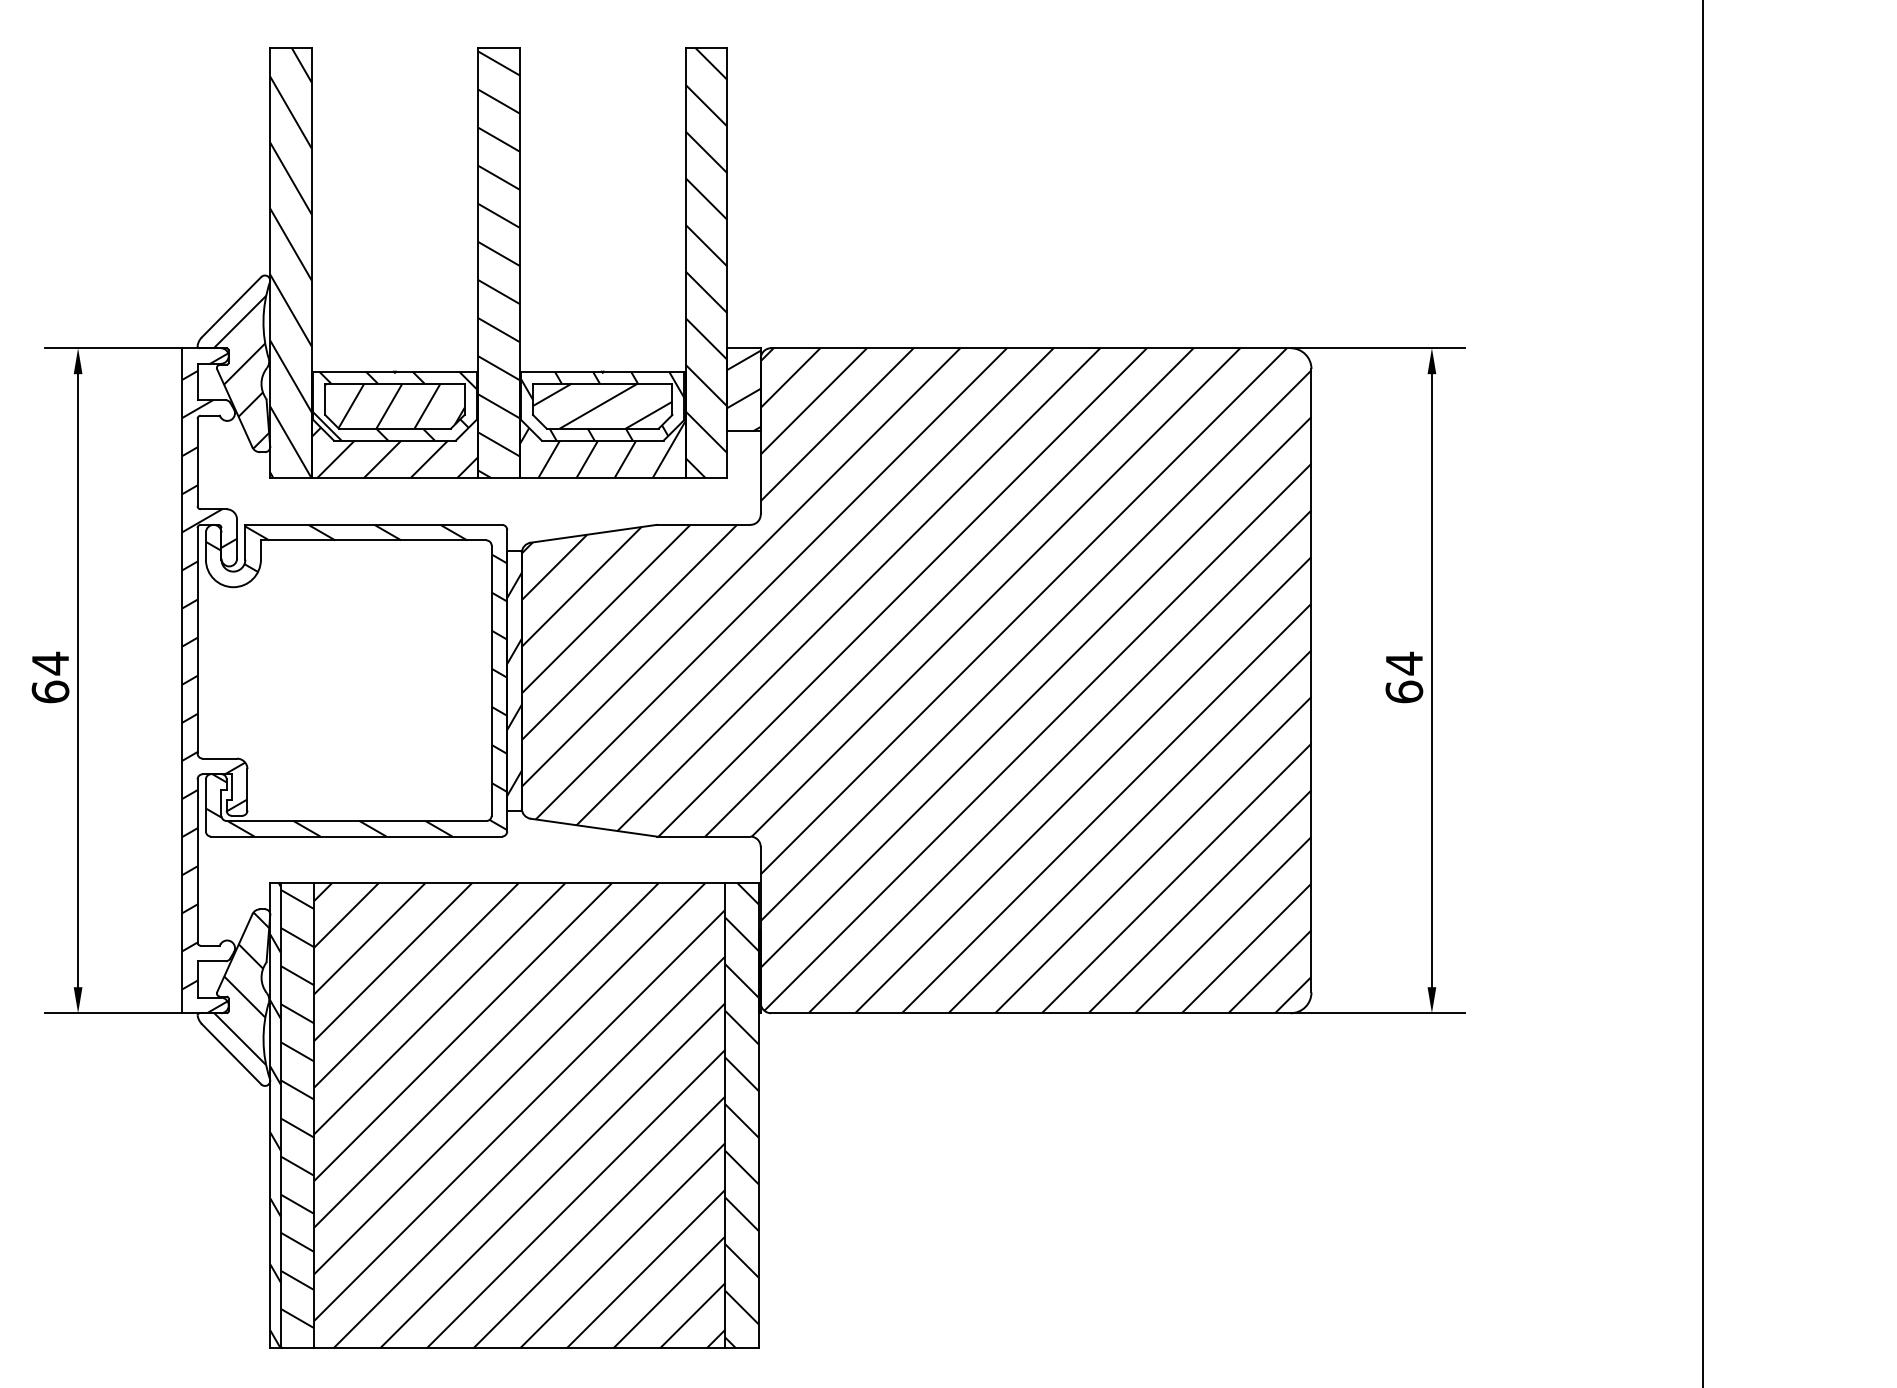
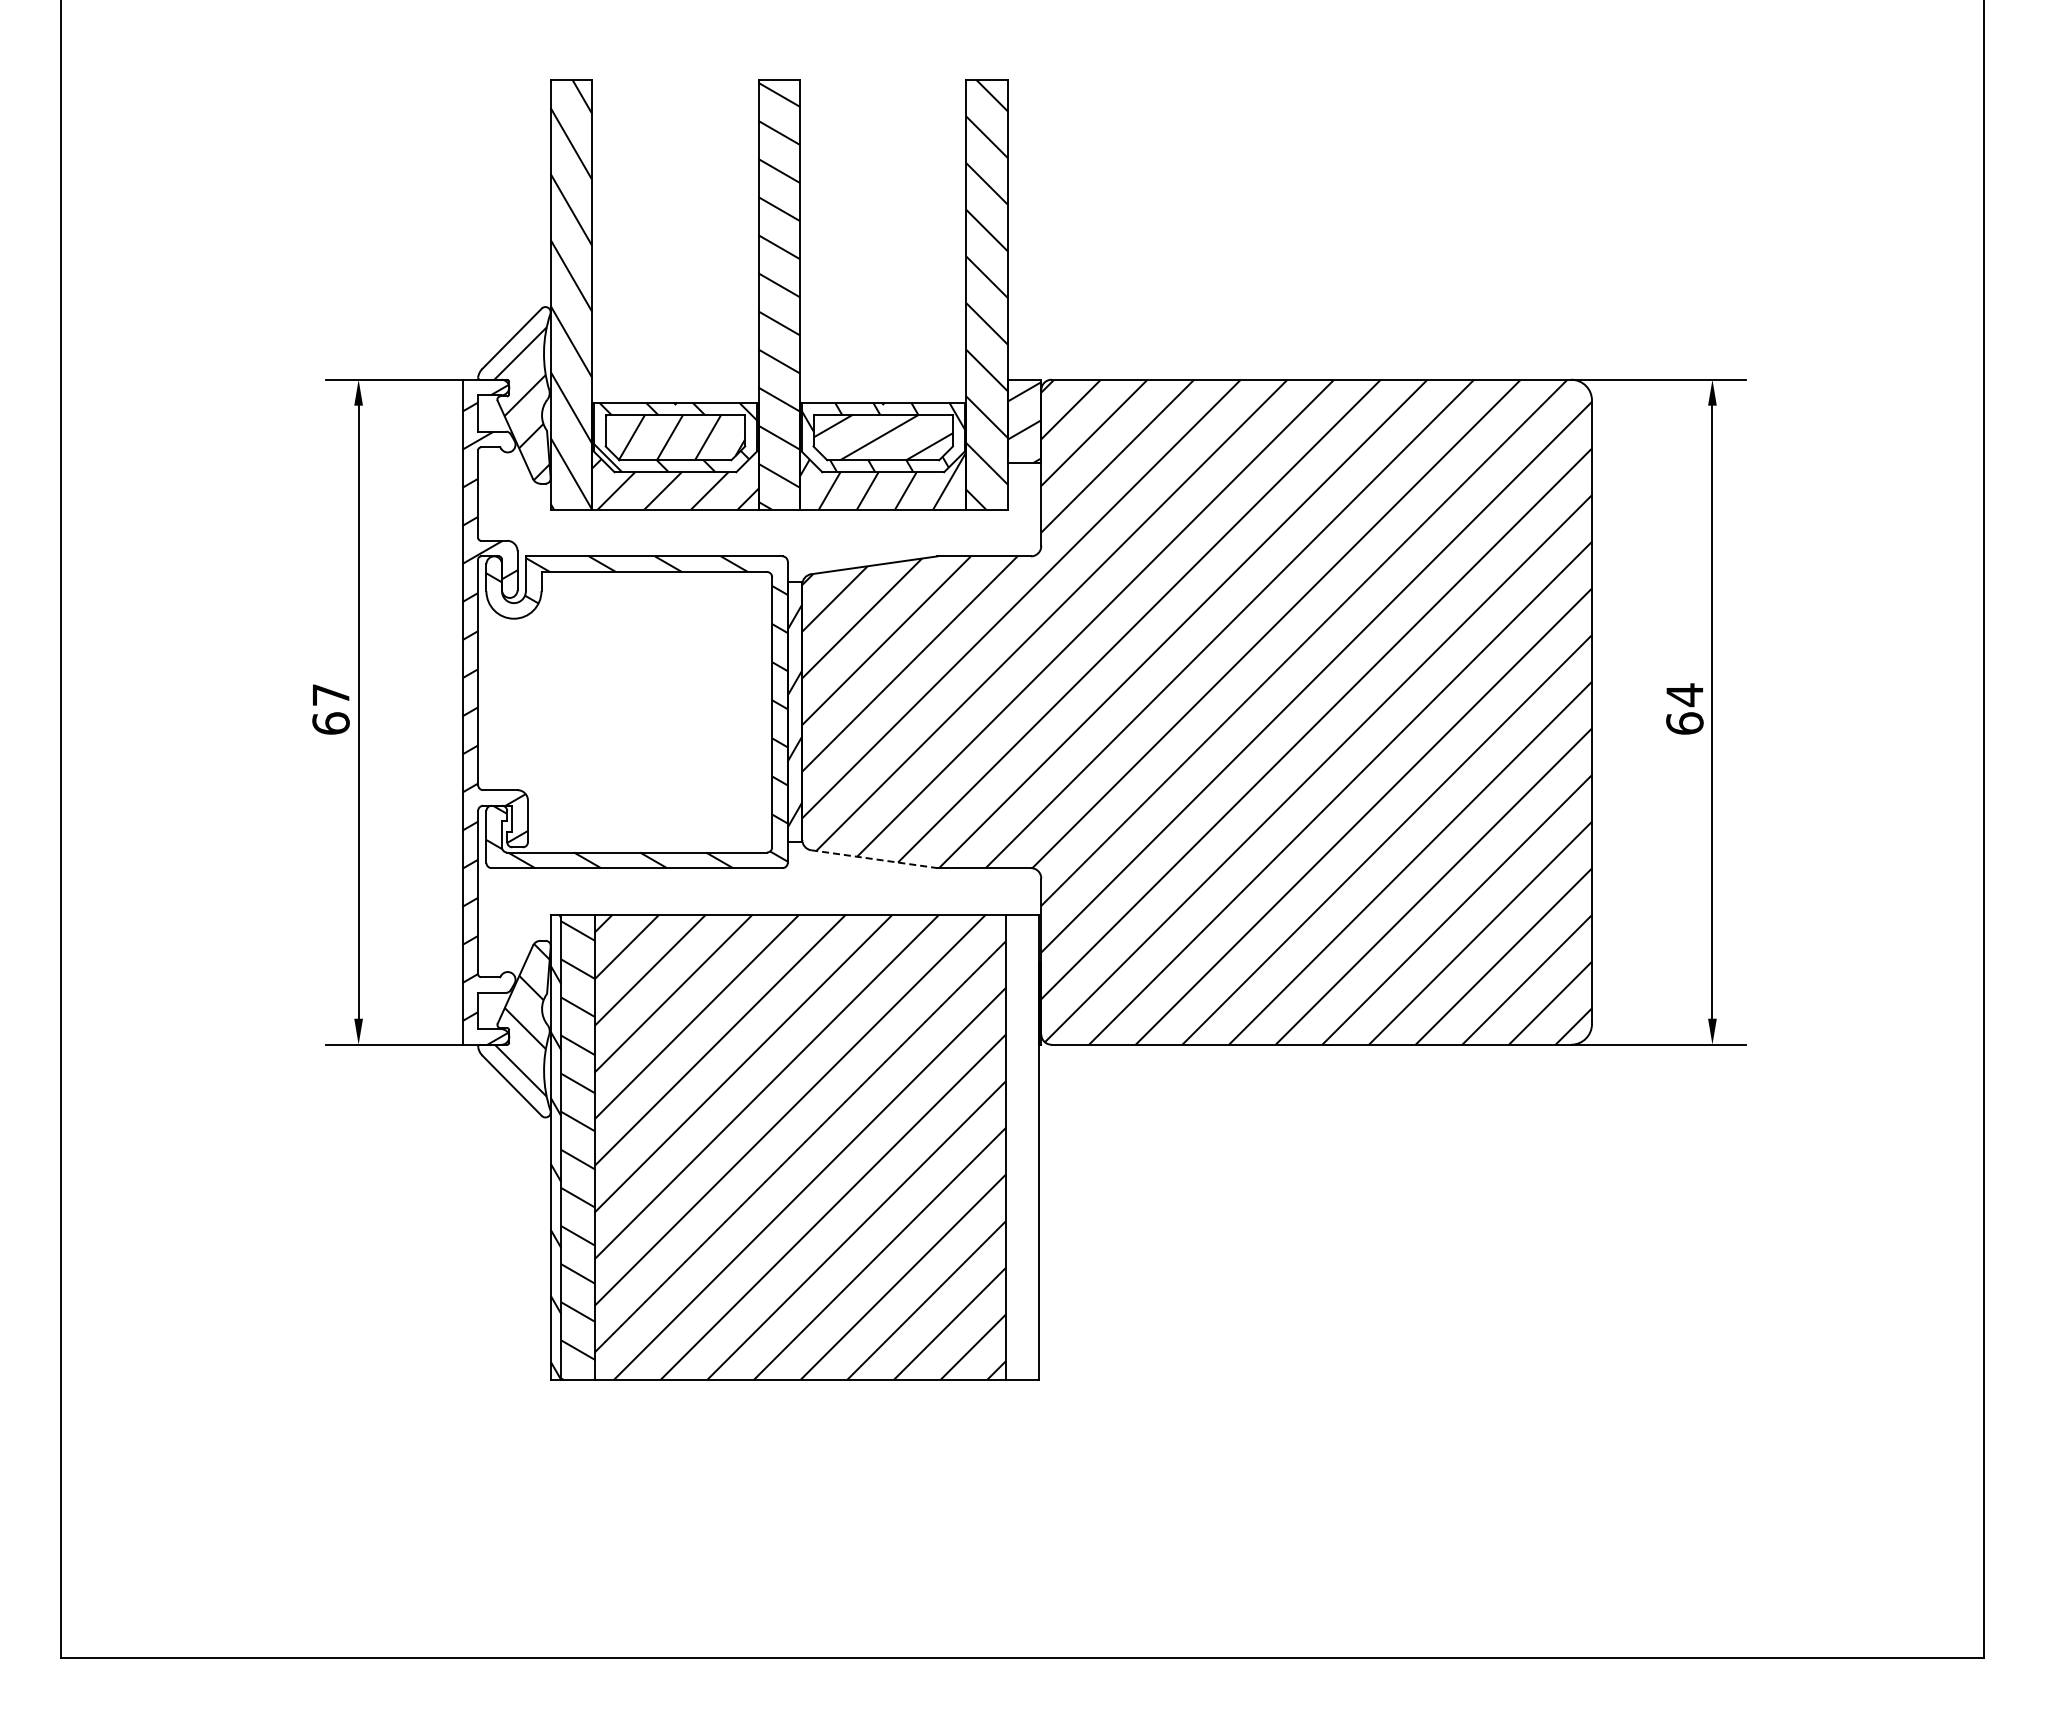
text: (50, 663) -> (331, 695), 64 -> 67
line: (593, 827) -> (874, 859), solid -> dashed
hatch: (741, 1114) -> (1022, 1146), removed

